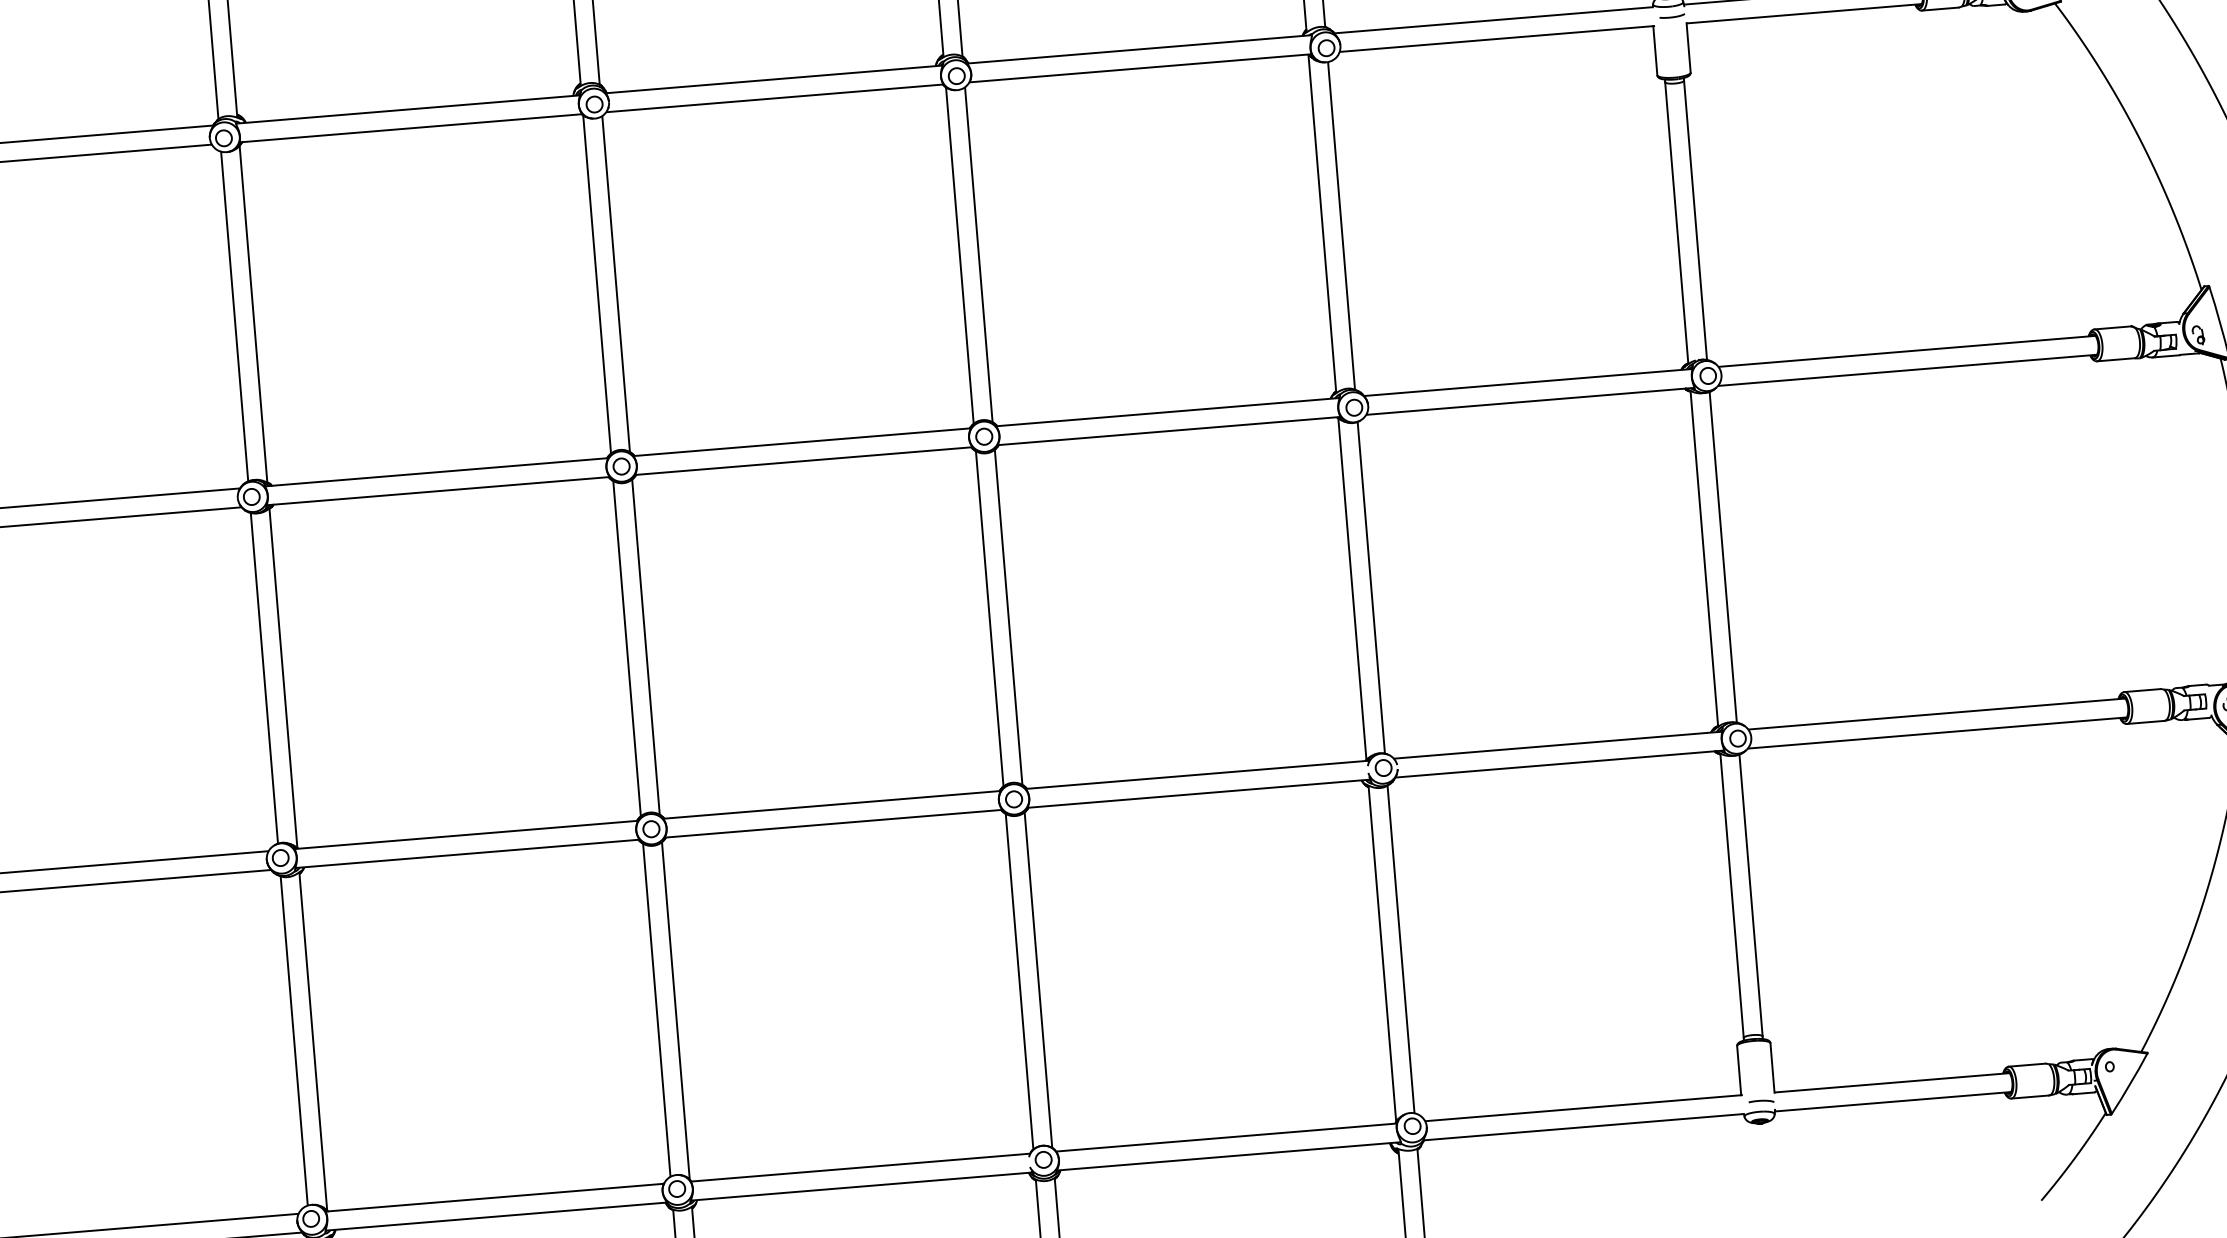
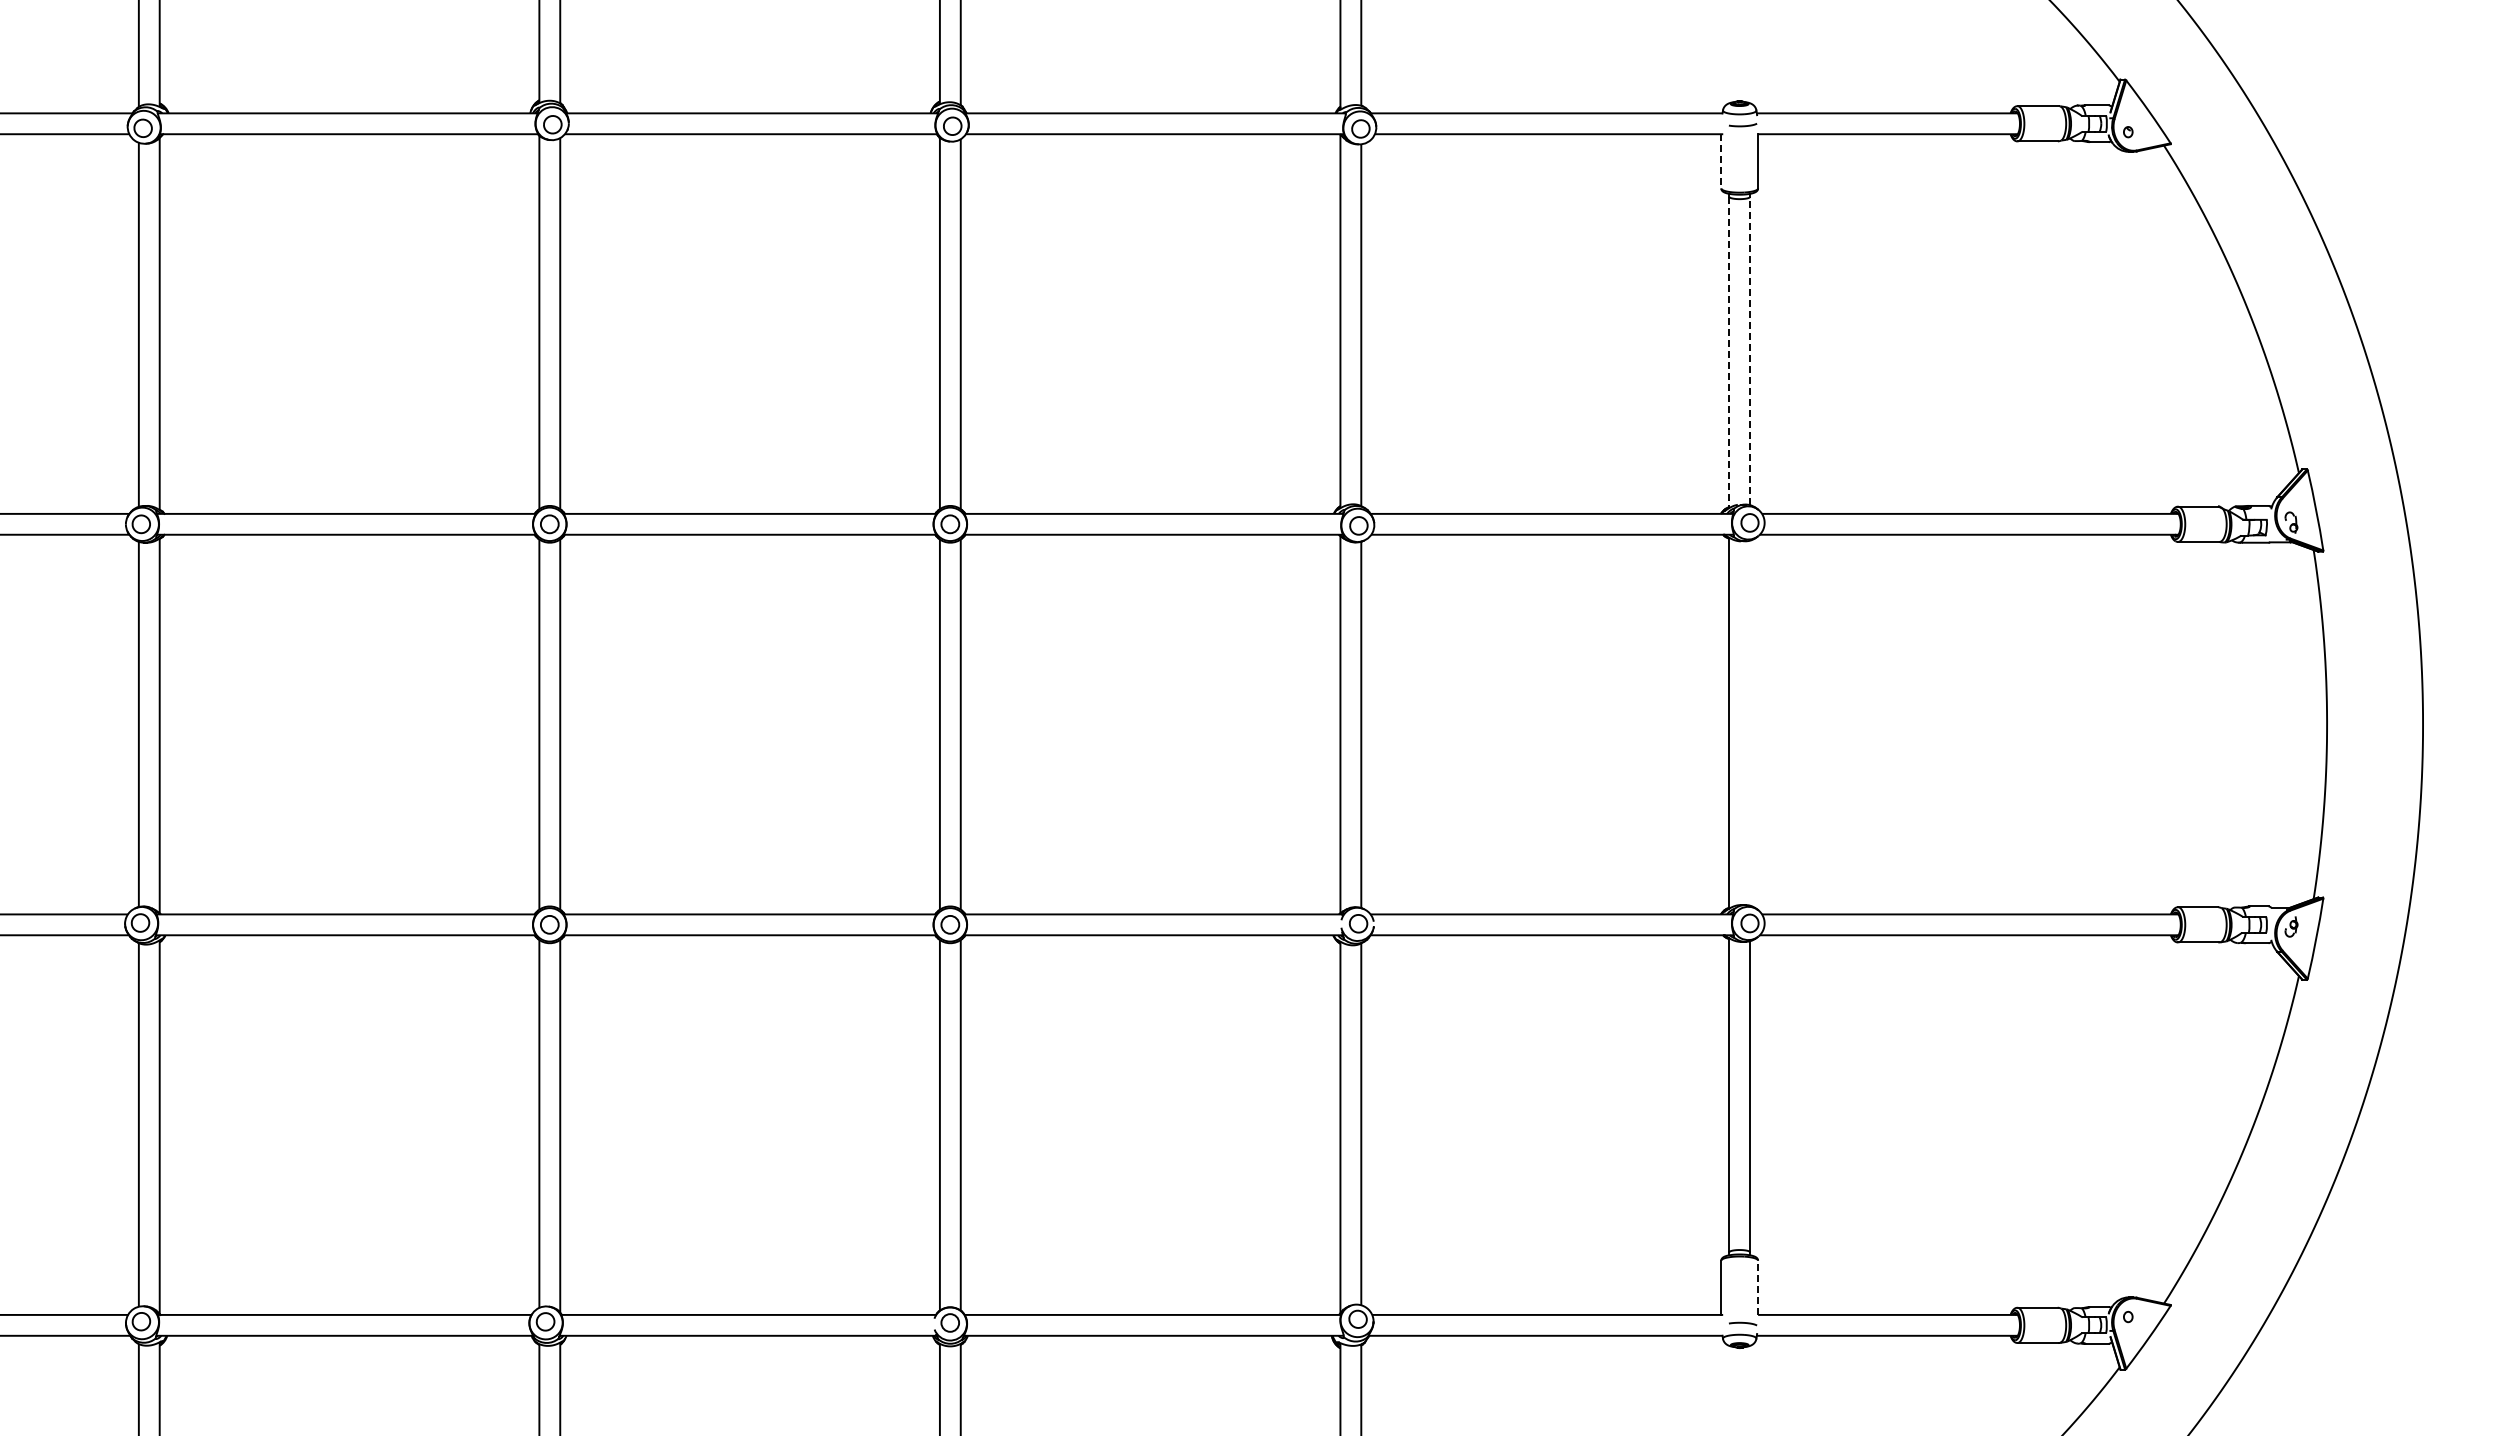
line: (1655, 50) -> (1721, 161), solid -> dashed
line: (1695, 219) -> (1750, 350), solid -> dashed
line: (1676, 223) -> (1729, 352), solid -> dashed
line: (1723, 556) -> (1750, 722), removed
line: (1772, 1067) -> (1758, 1287), solid -> dashed

